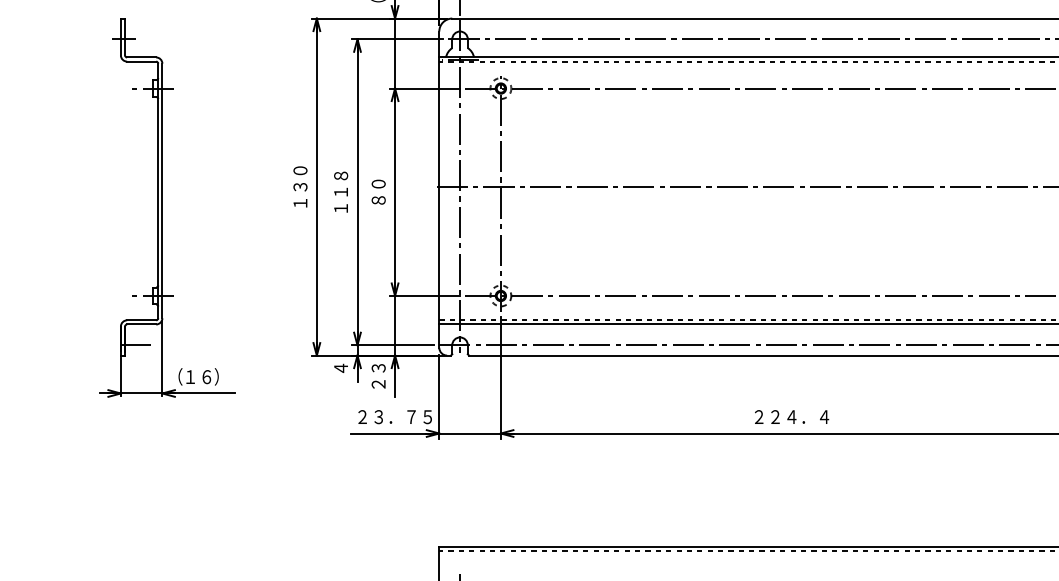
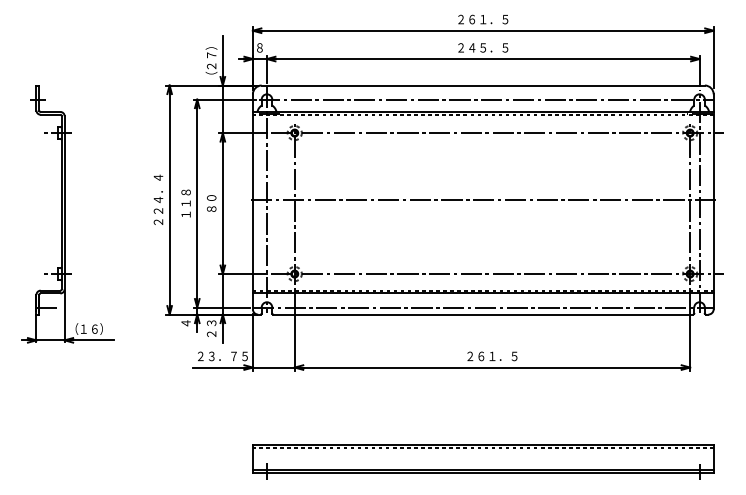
text: (300, 186) -> (158, 199), １３０ -> ２２４．４
text: (799, 417) -> (497, 356), ２２４．４ -> ２６１．５

